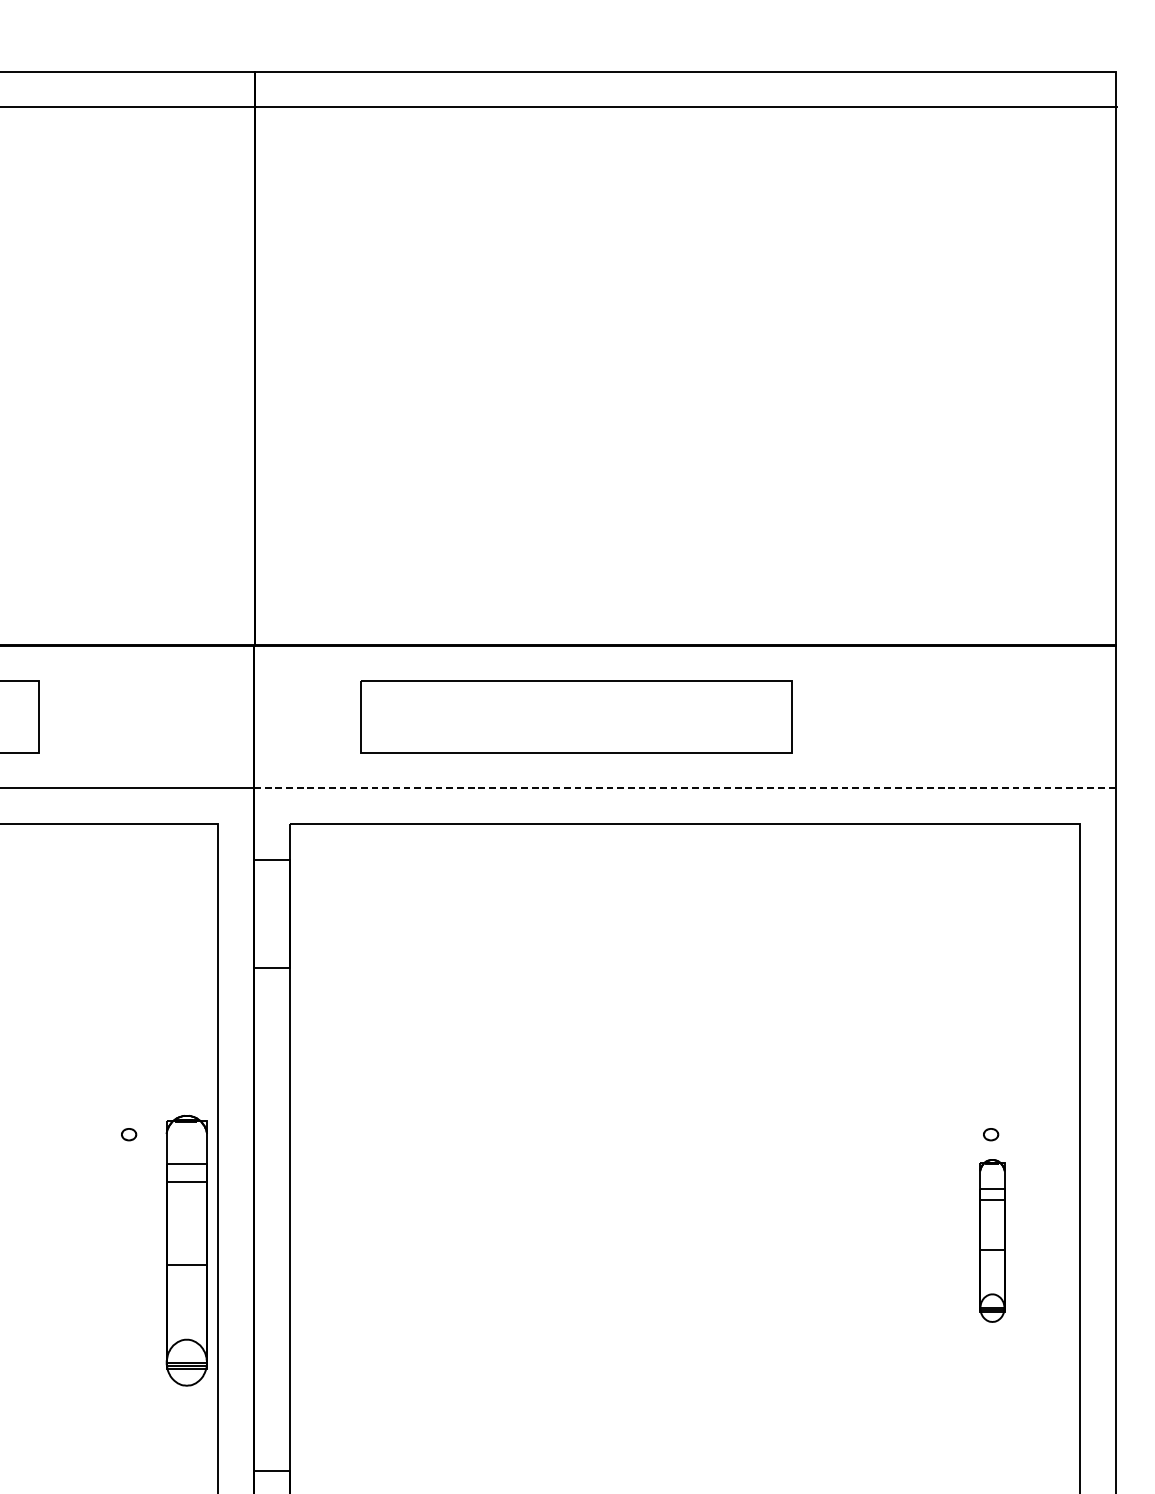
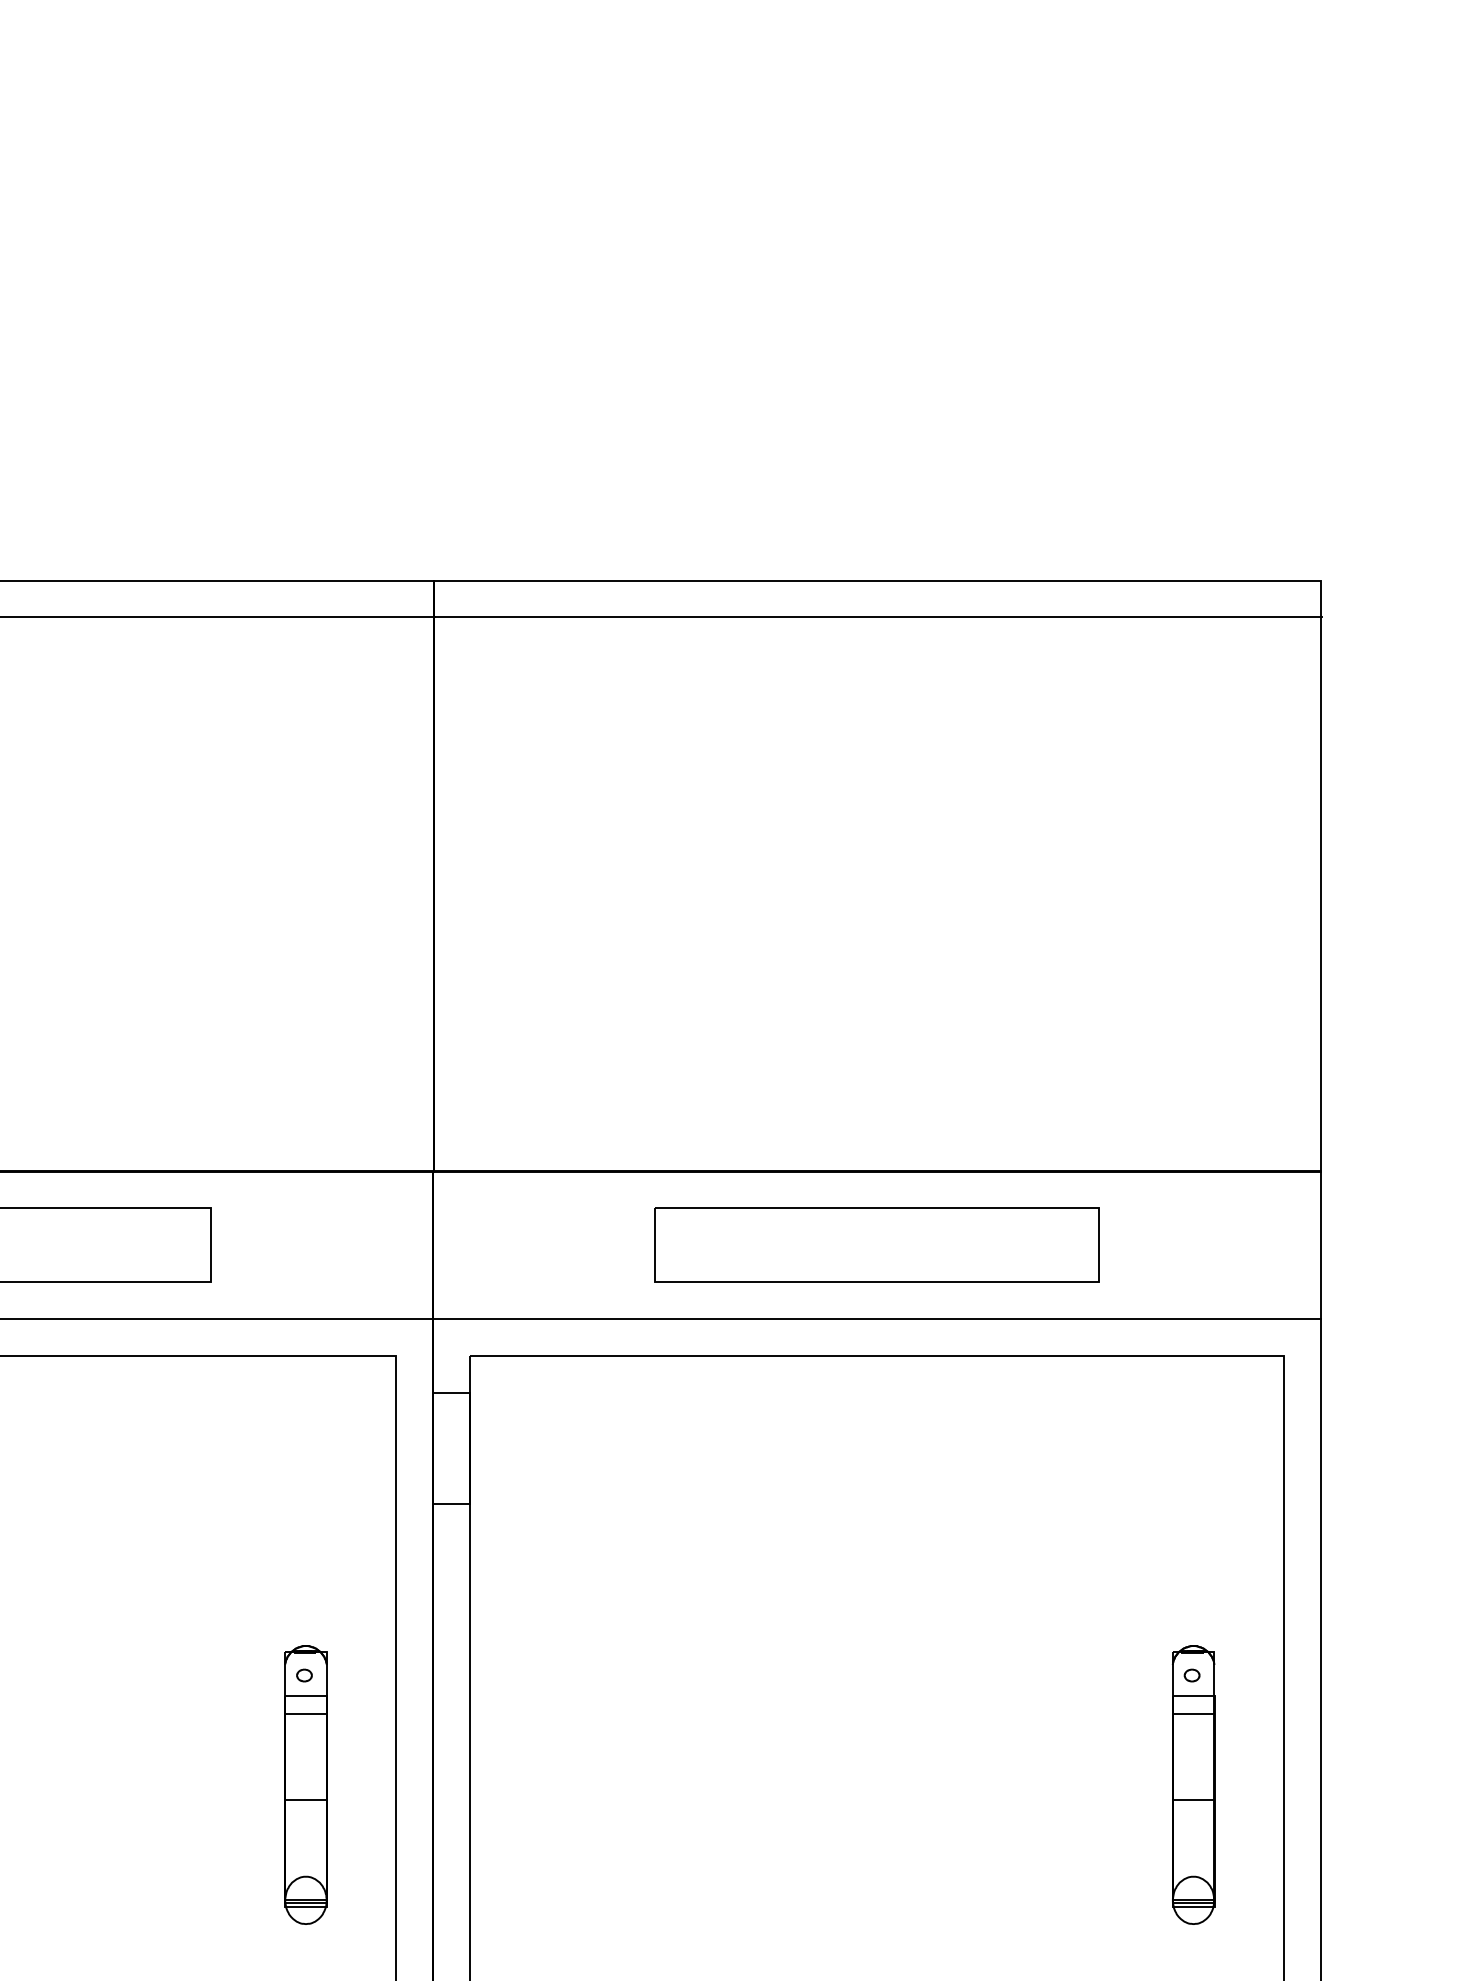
part: (575, 716) -> (876, 1244), moved
line: (685, 788) -> (877, 1319), dashed -> solid
part: (992, 1240) -> (1193, 1784), size x1.67
part: (186, 1250) -> (305, 1784), moved

